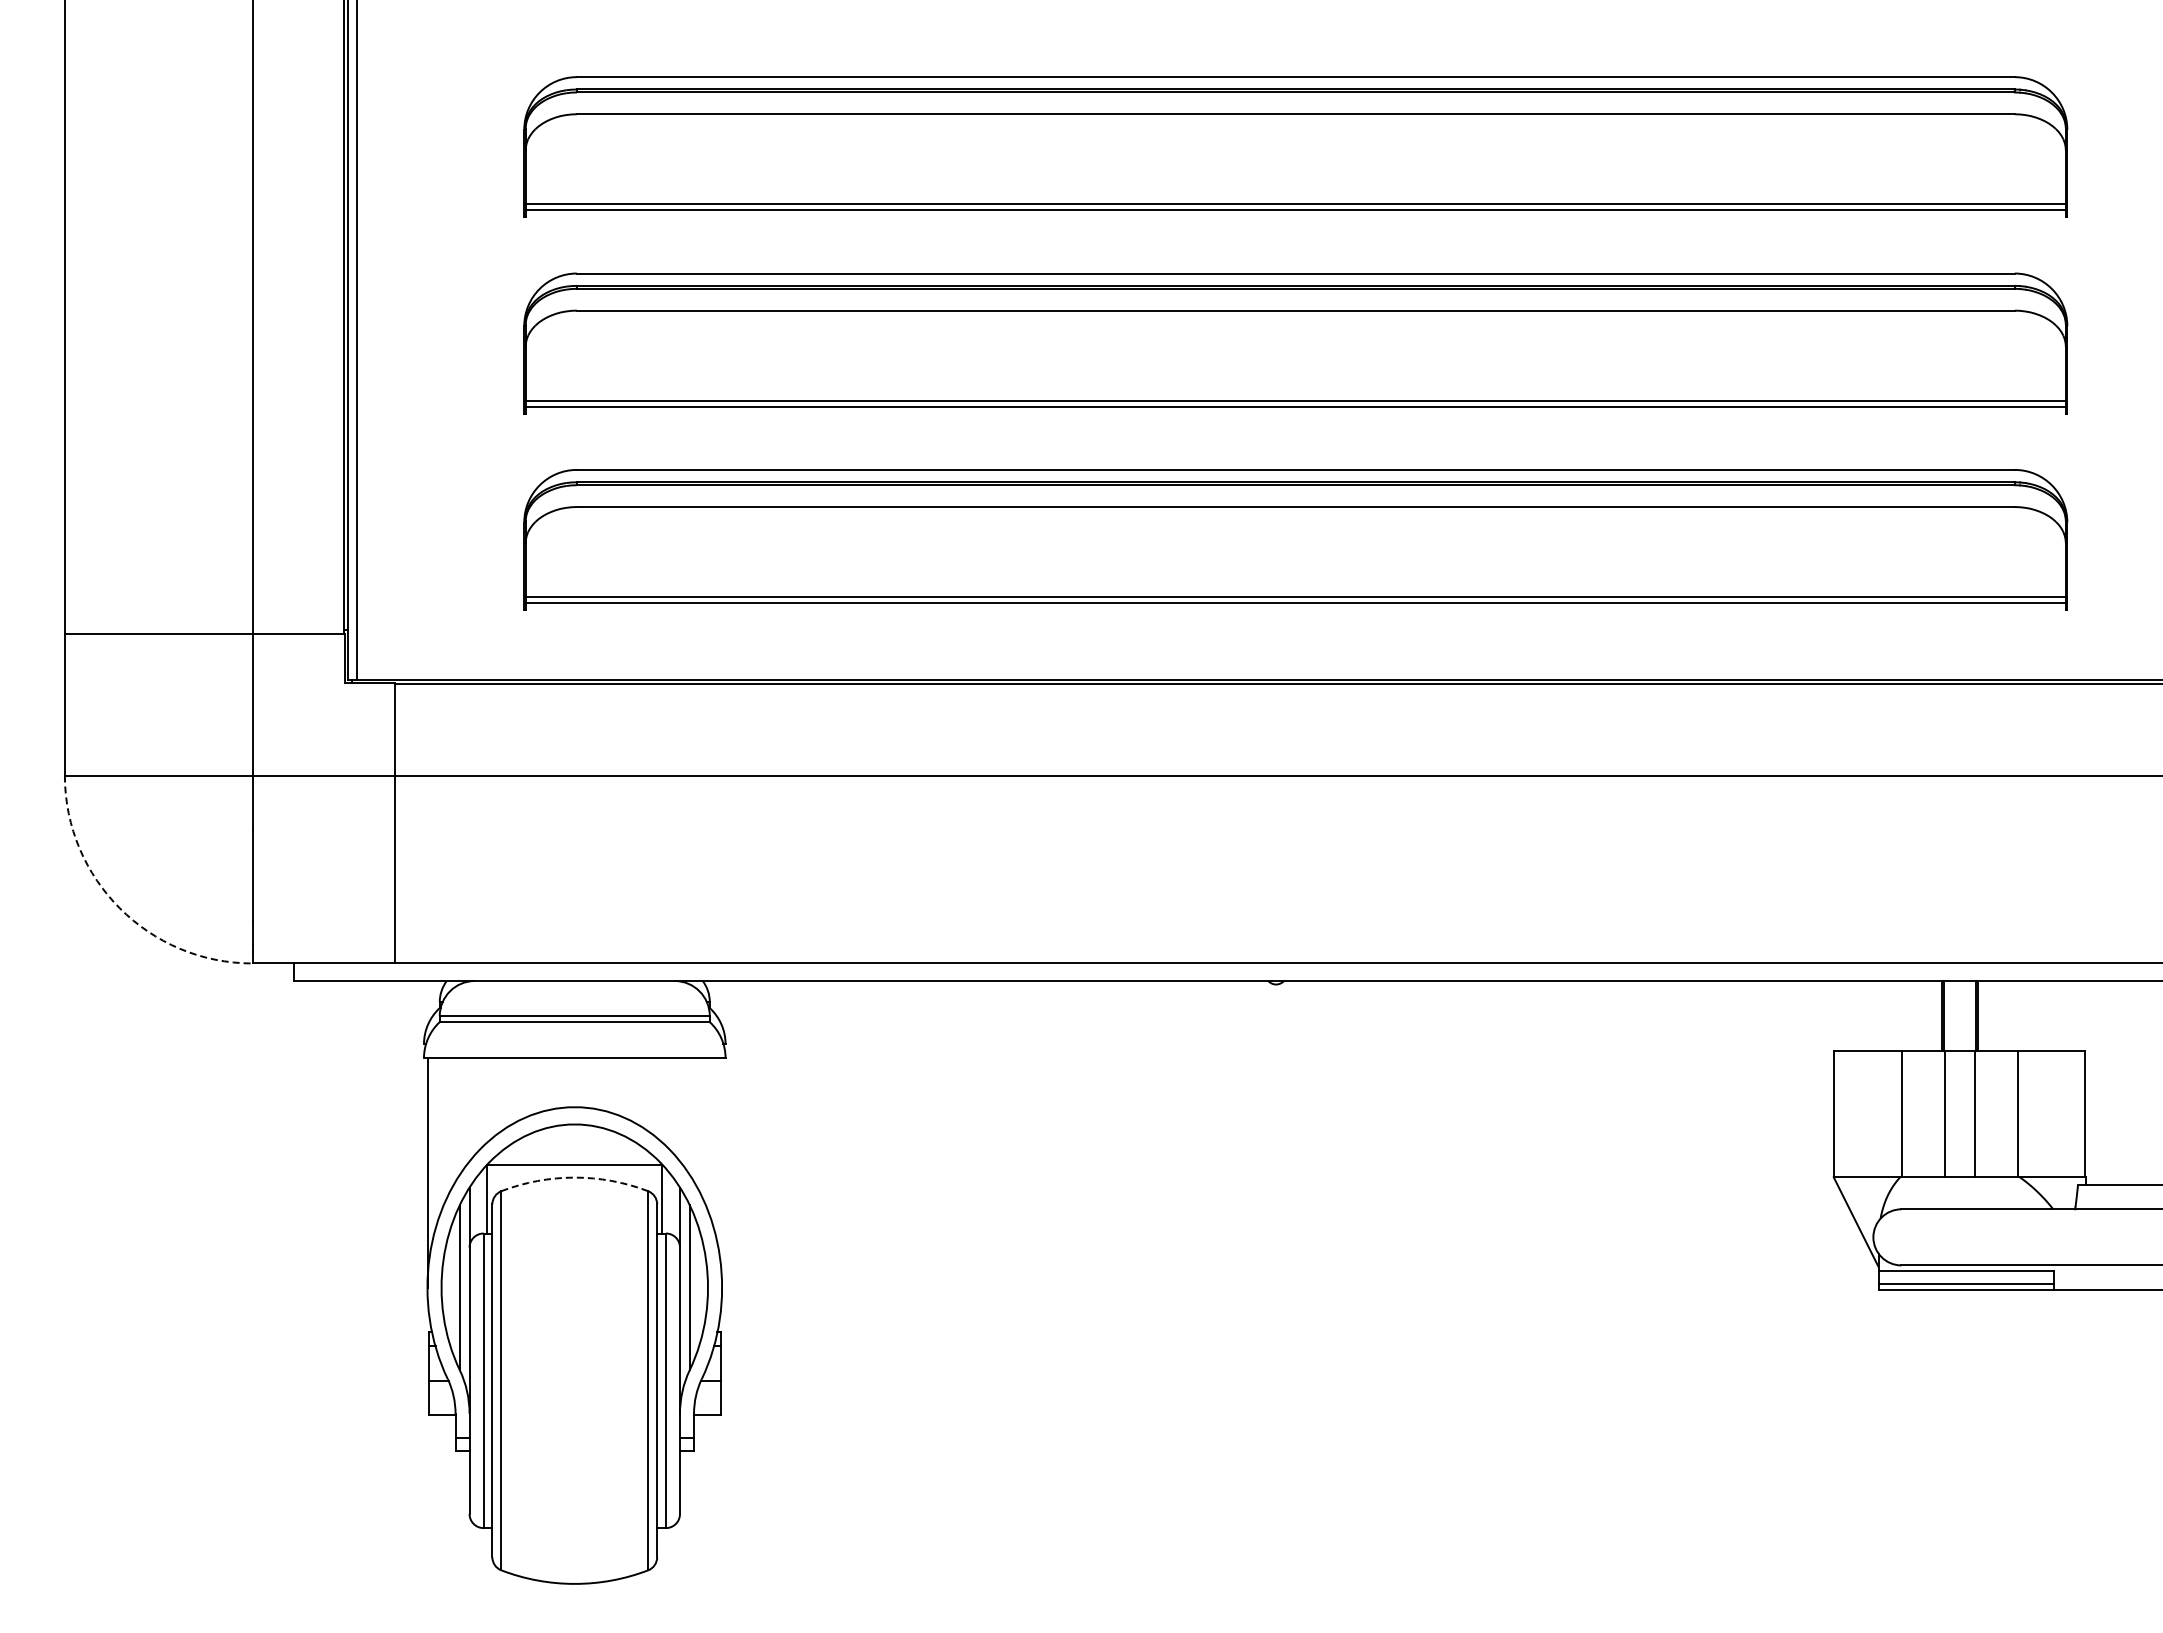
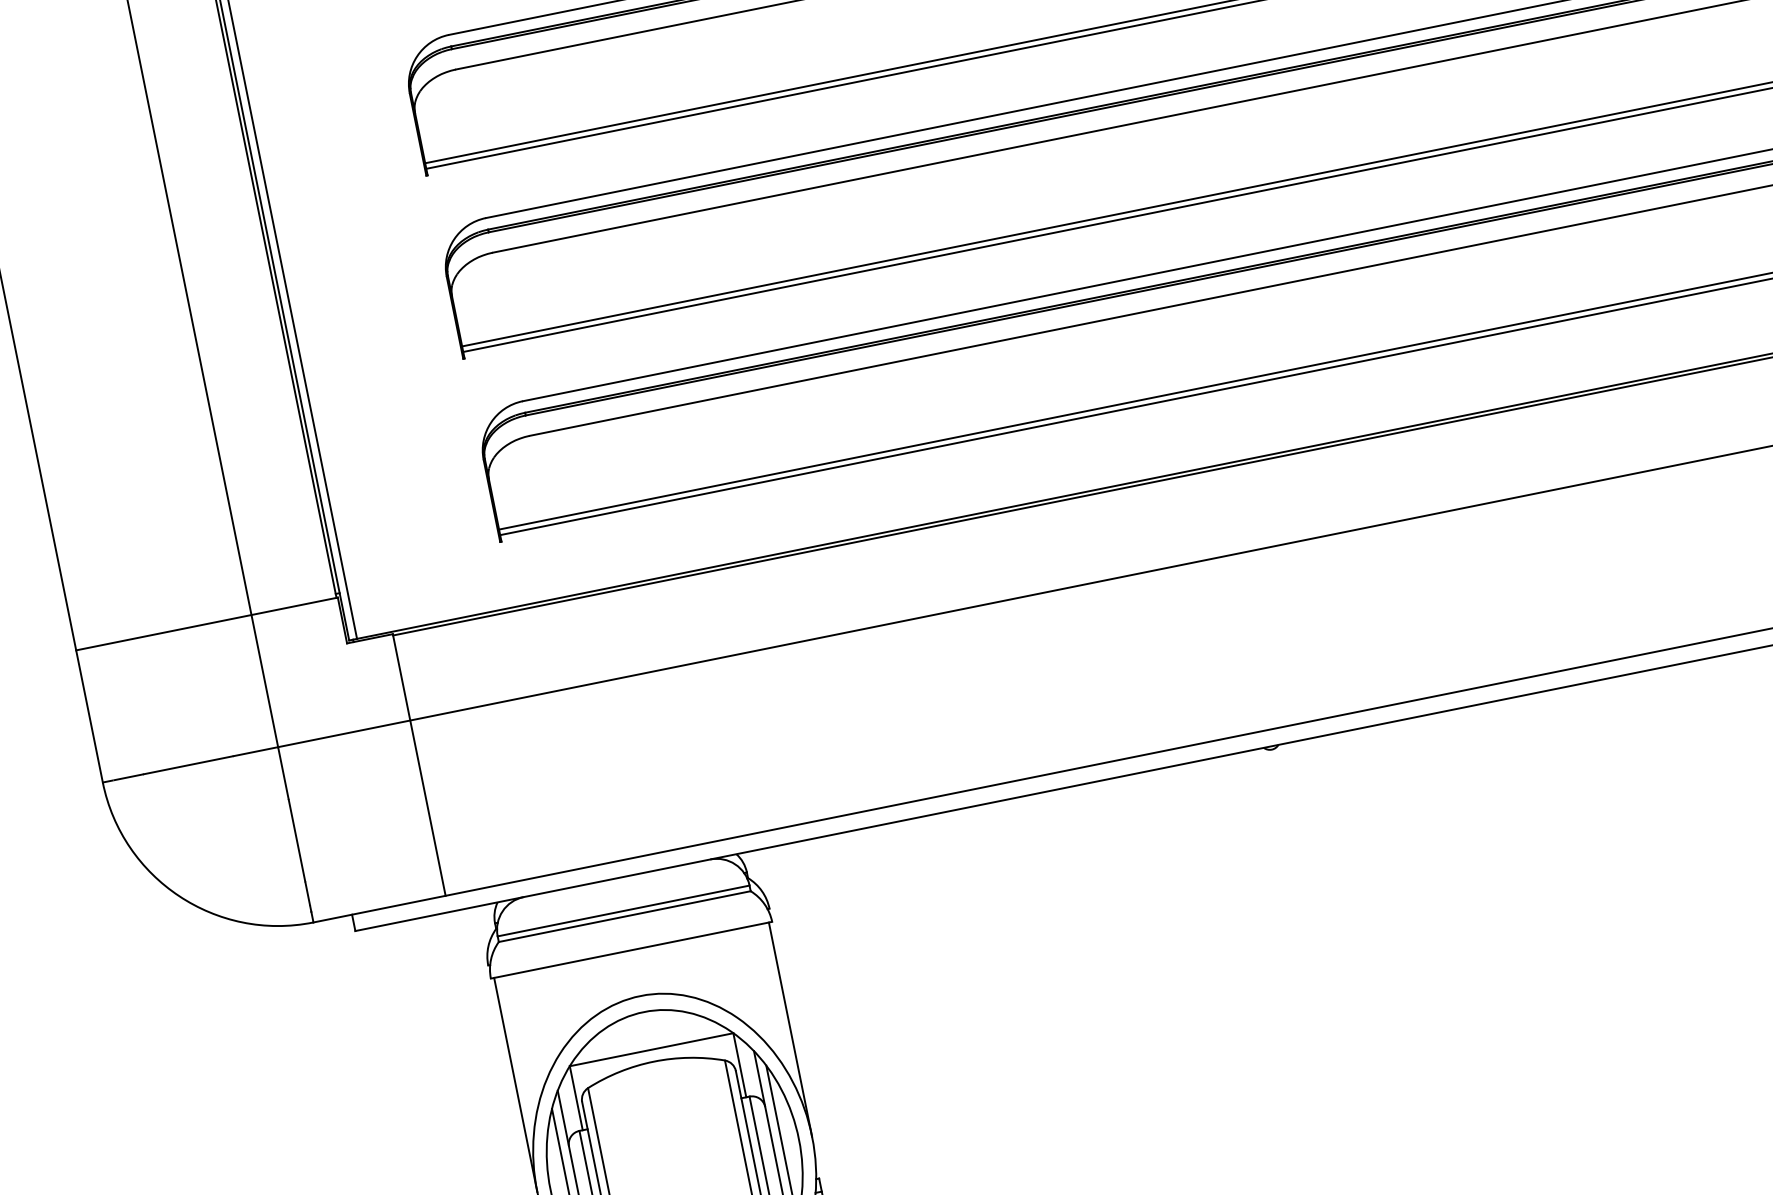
arc: (119, 908) -> (178, 896), dashed -> solid
line: (722, 1172) -> (790, 1029), added
arc: (574, 1177) -> (653, 1061), dashed -> solid

